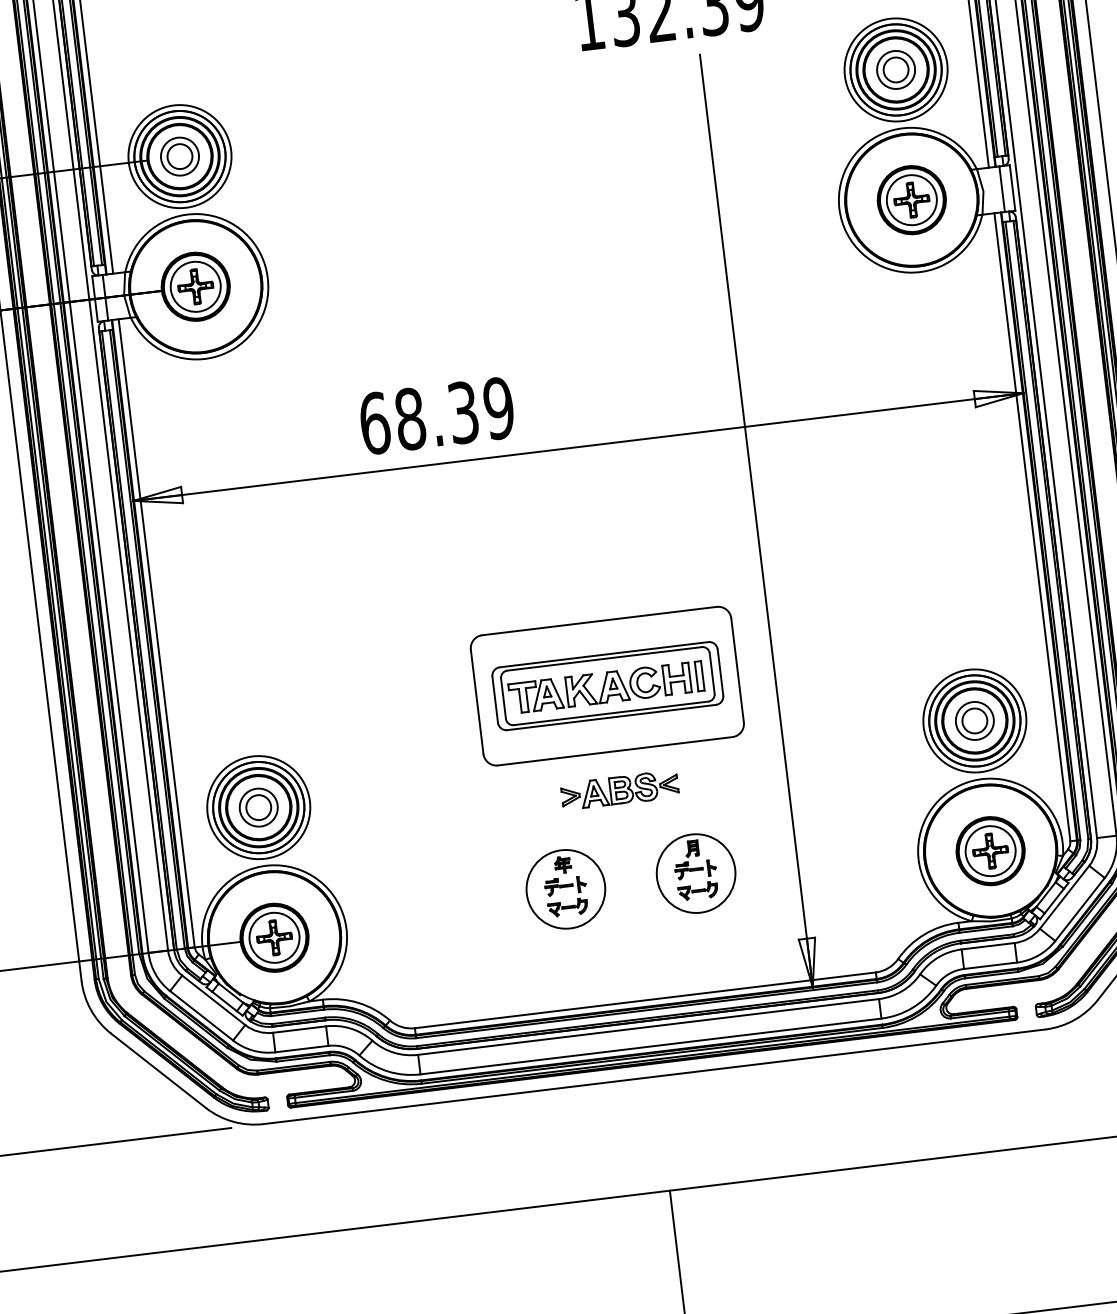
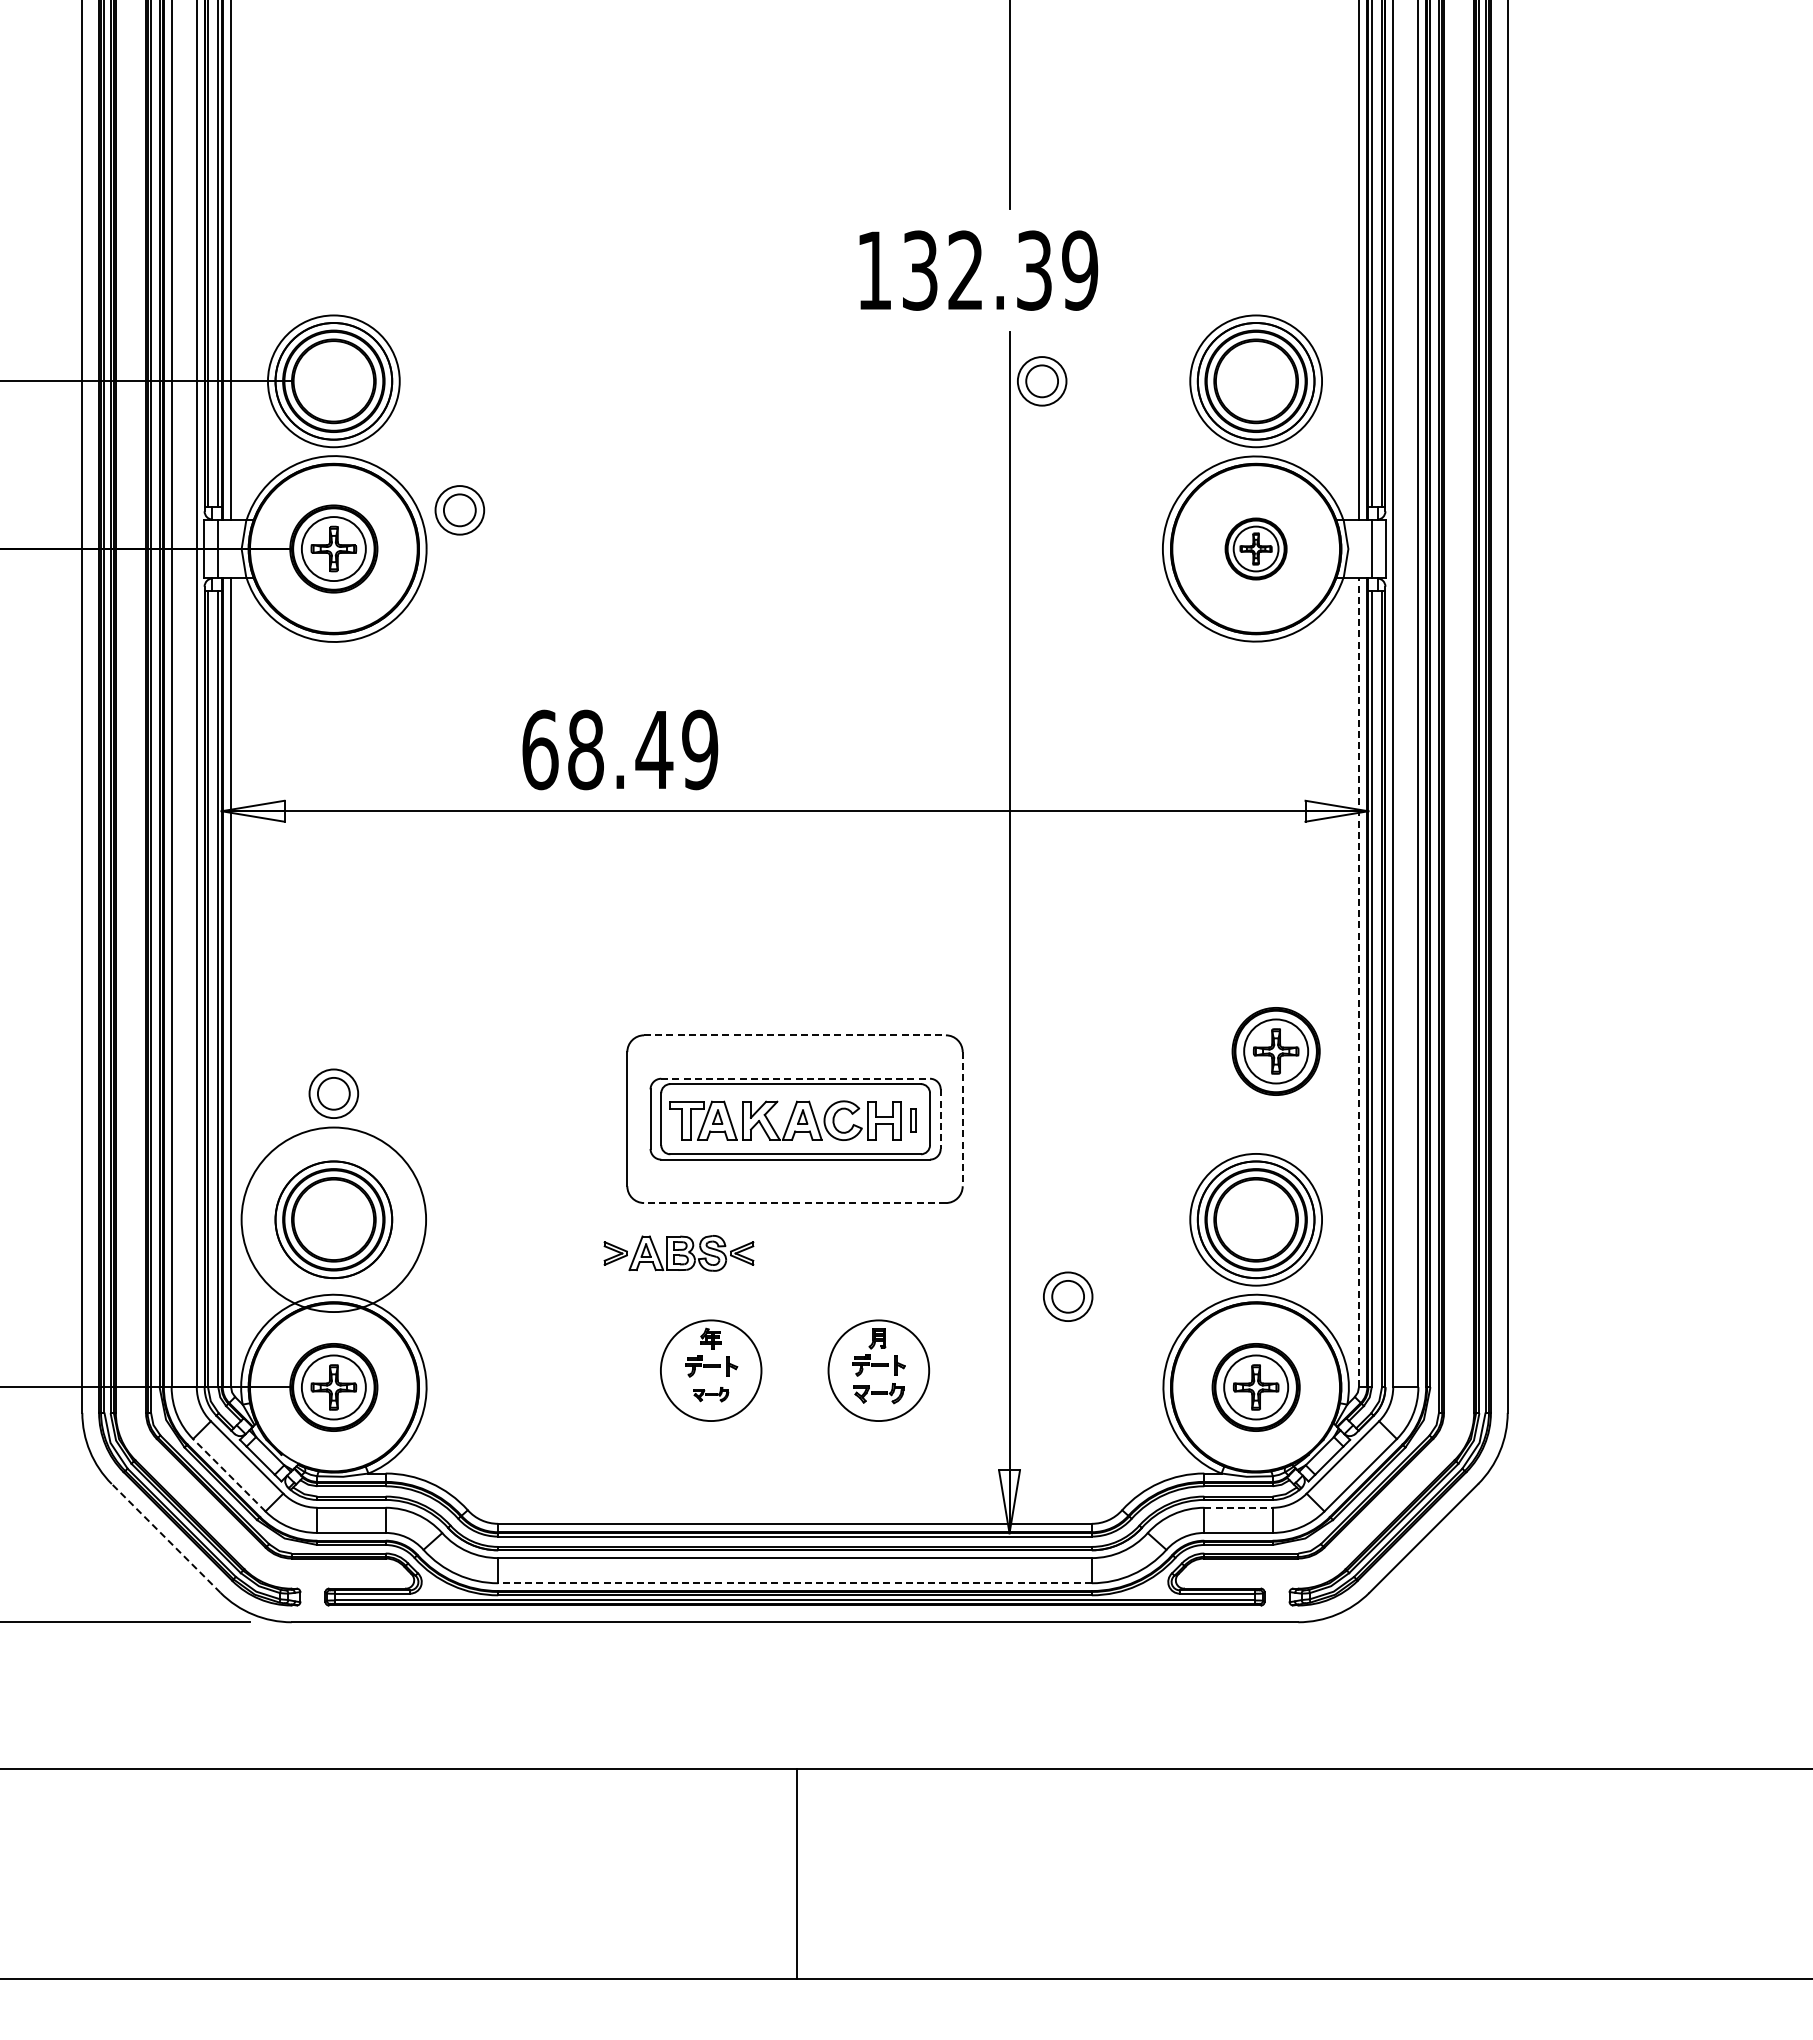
part: (896, 70) -> (1042, 381), moved
part: (179, 156) -> (459, 510), moved
part: (911, 199) -> (1255, 548), size x0.7
text: (463, 412) -> (654, 749), 68.39 -> 68.49
line: (1032, 527) -> (1358, 982), solid -> dashed
part: (974, 588) -> (1275, 1051), added
line: (599, 621) -> (795, 1035), solid -> dashed
line: (604, 654) -> (796, 1078), solid -> dashed
line: (737, 670) -> (962, 1119), solid -> dashed
line: (720, 672) -> (940, 1119), solid -> dashed
part: (699, 676) -> (913, 1120), size x0.6
part: (975, 720) -> (1068, 1296), moved
line: (615, 751) -> (795, 1203), solid -> dashed
part: (619, 790) -> (678, 1253), moved
circle: (258, 807) -> (333, 1219), size x1.4
part: (258, 807) -> (333, 1093), moved
part: (567, 907) -> (710, 1394), size x0.7
line: (988, 946) -> (1238, 1507), solid -> dashed
line: (200, 1015) -> (228, 1474), solid -> dashed
line: (651, 1046) -> (795, 1583), solid -> dashed
line: (158, 1070) -> (166, 1538), solid -> dashed

